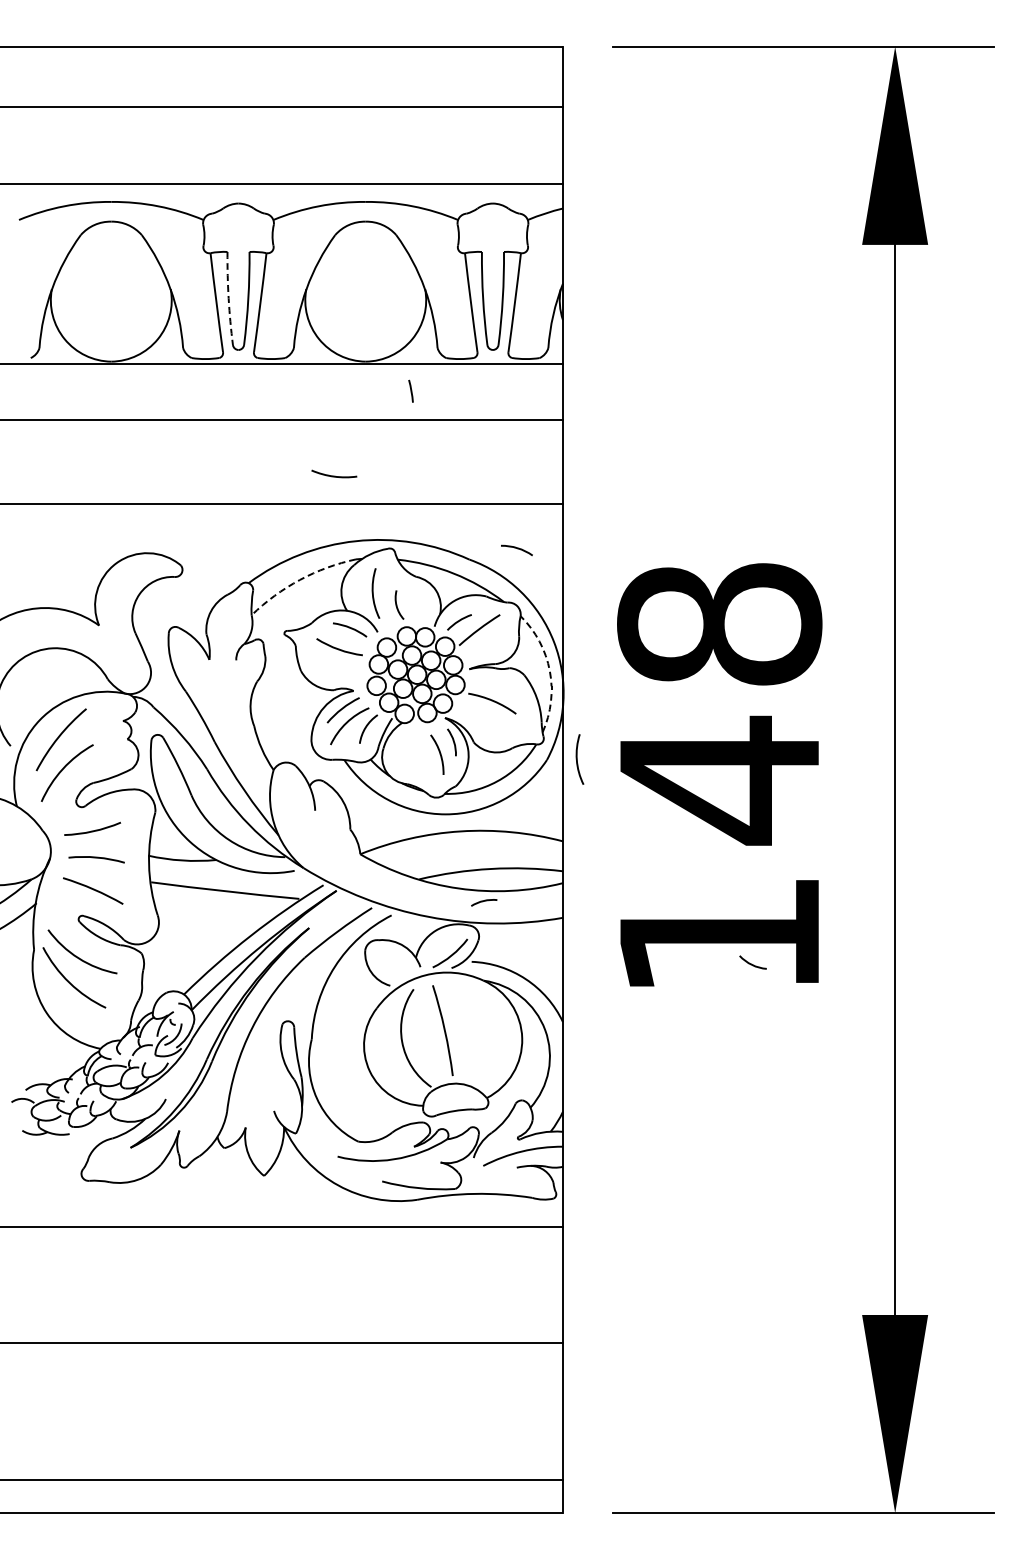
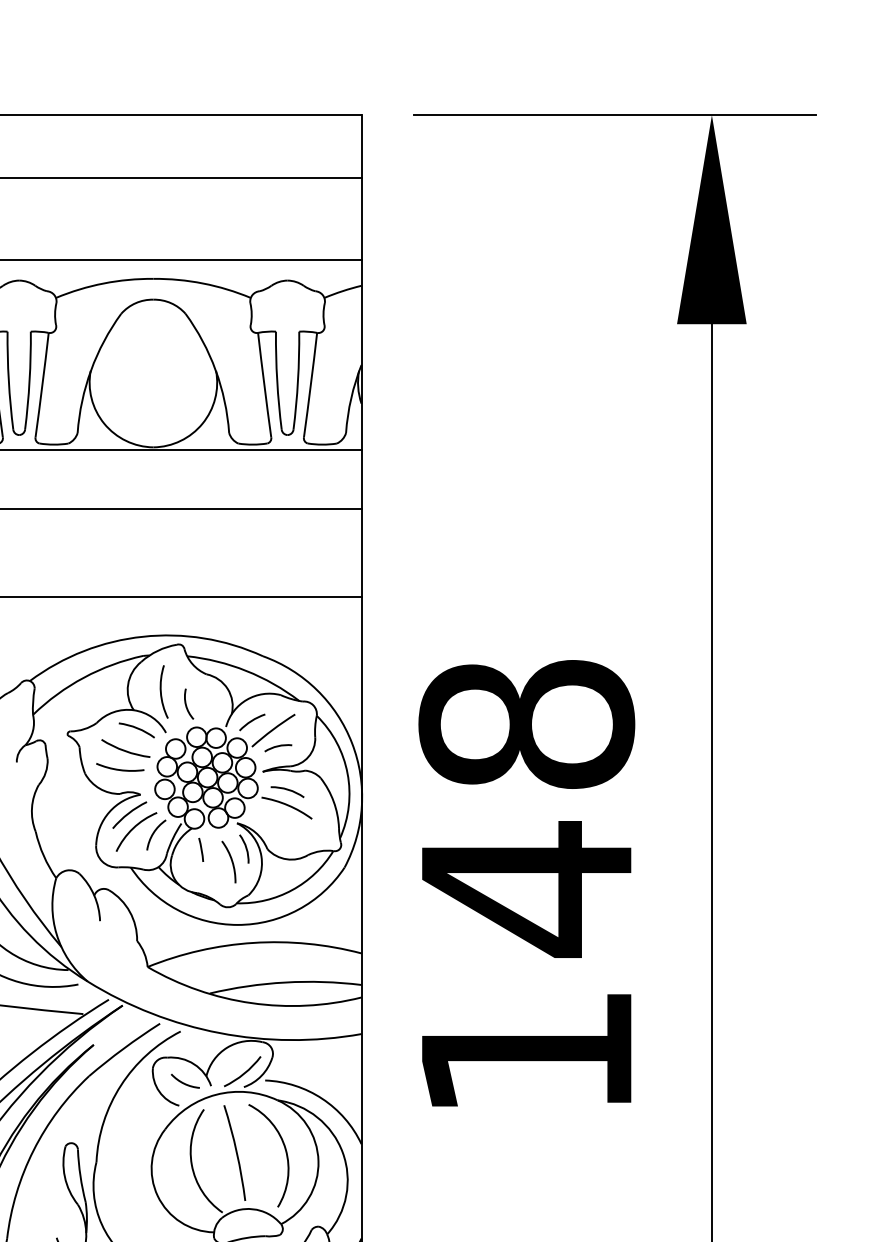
arc: (228, 298) -> (8, 380), dashed -> solid
line: (410, 390) -> (200, 849), moved
arc: (334, 475) -> (120, 768), moved
arc: (517, 549) -> (288, 791), moved
arc: (299, 579) -> (83, 677), dashed -> solid
arc: (549, 670) -> (347, 773), dashed -> solid
arc: (577, 759) -> (376, 867), removed
arc: (484, 901) -> (278, 746), moved
arc: (751, 963) -> (183, 1082), moved
arc: (490, 1029) -> (285, 1151), added

